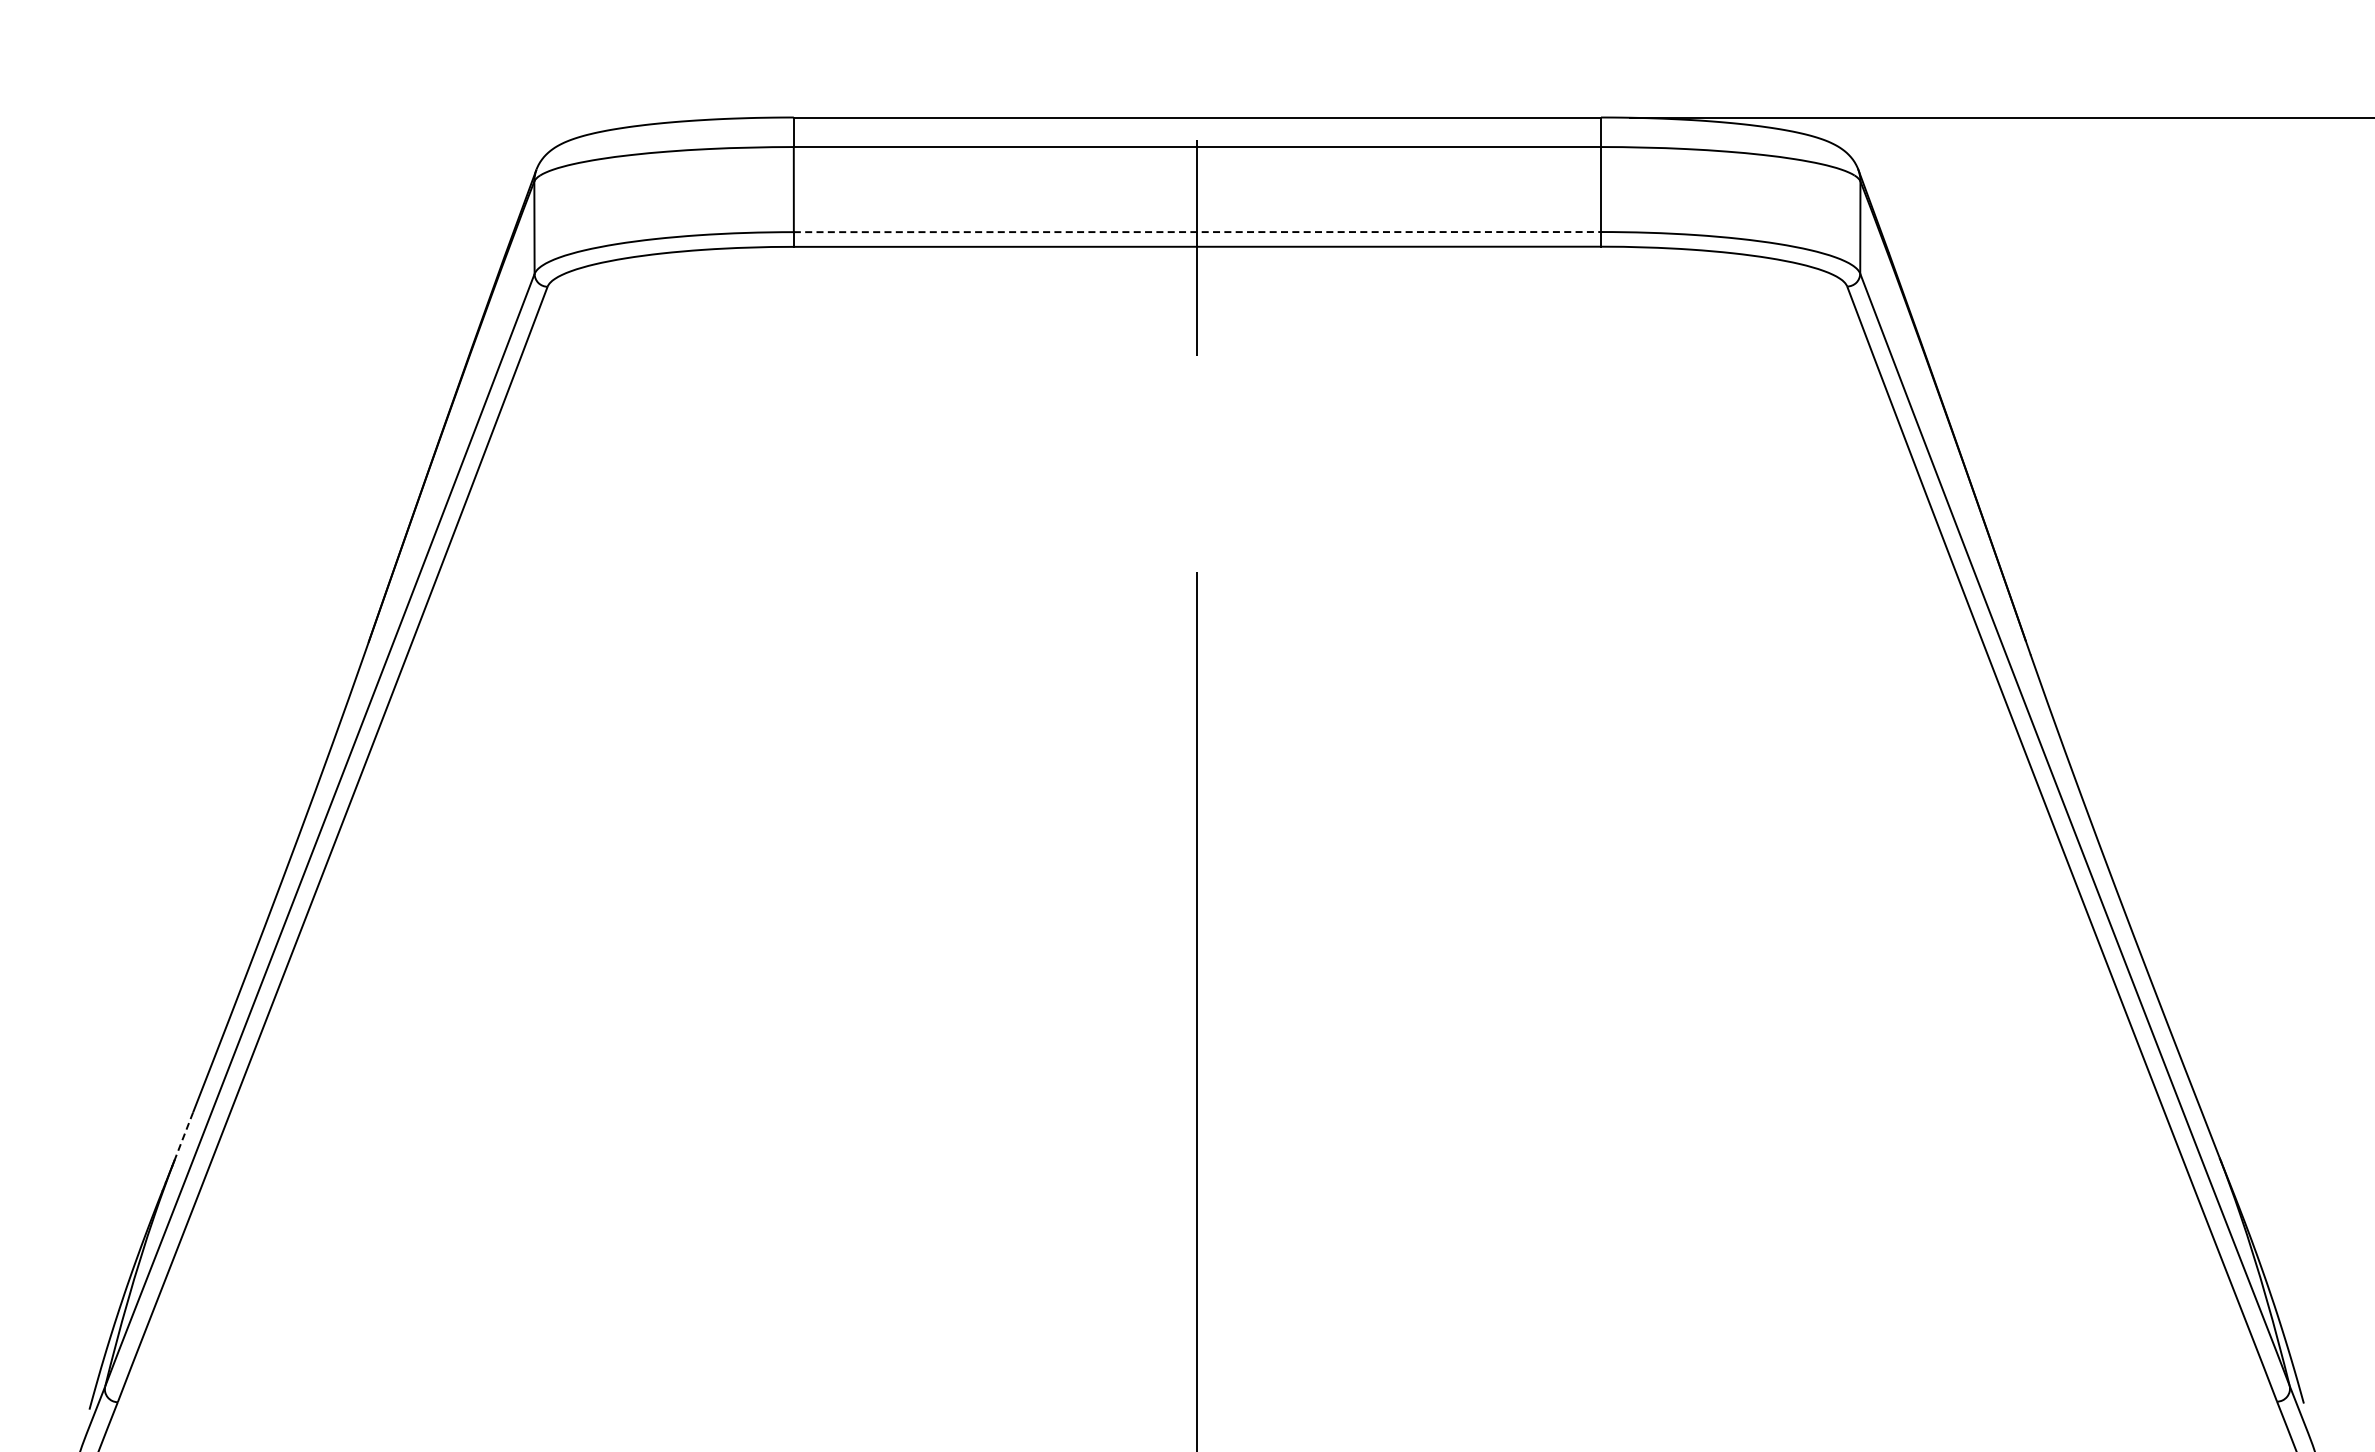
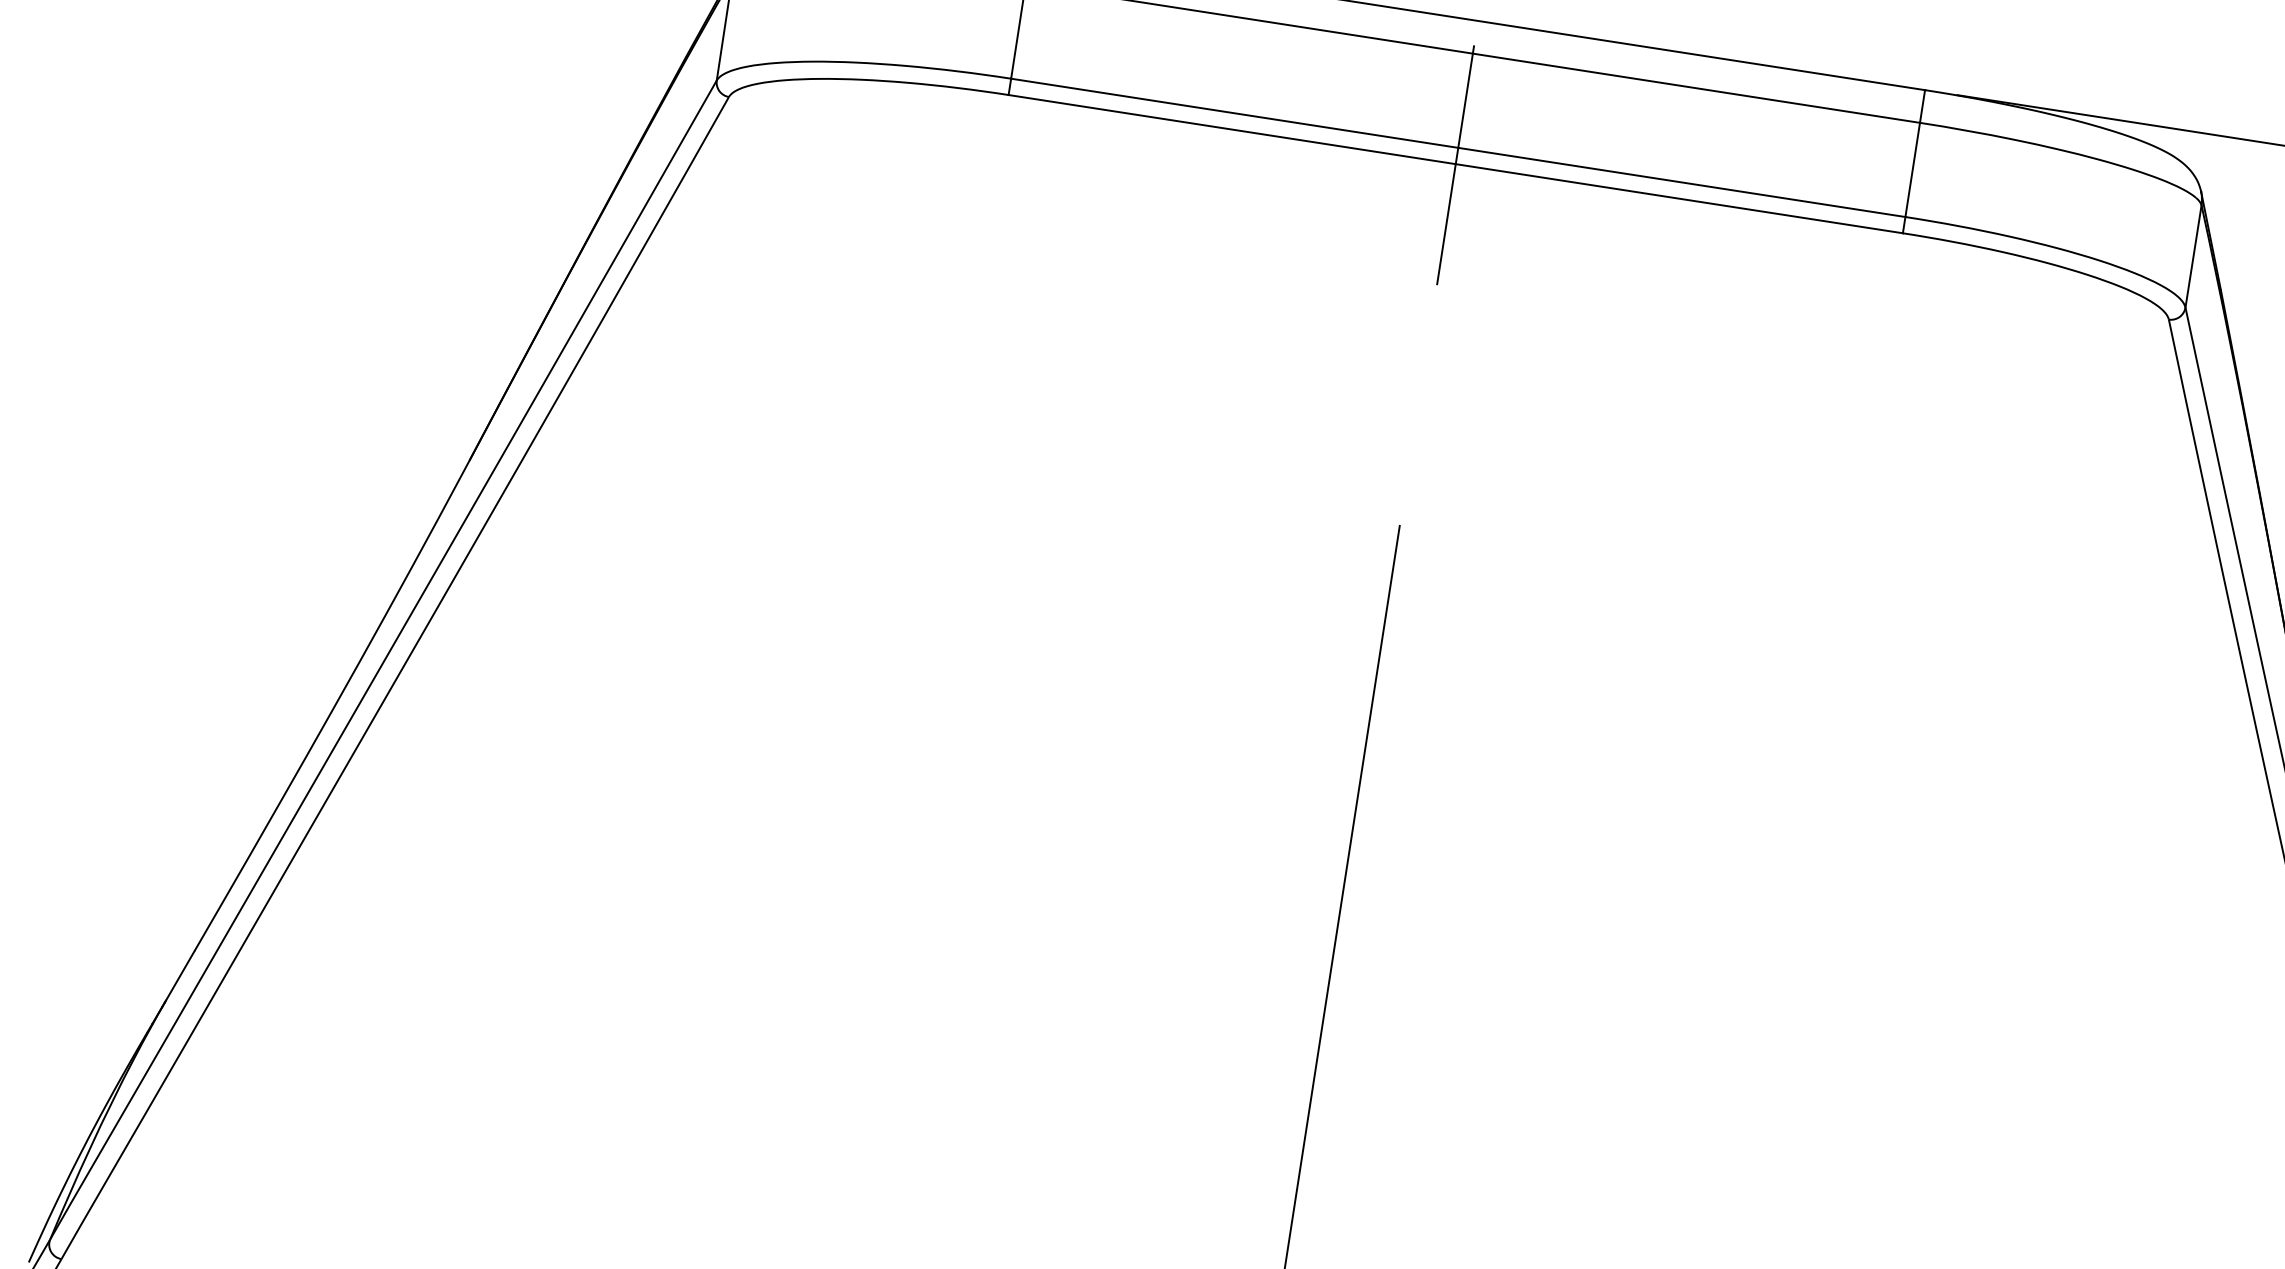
line: (1197, 232) -> (1458, 148), dashed -> solid
line: (183, 1137) -> (179, 977), dashed -> solid

